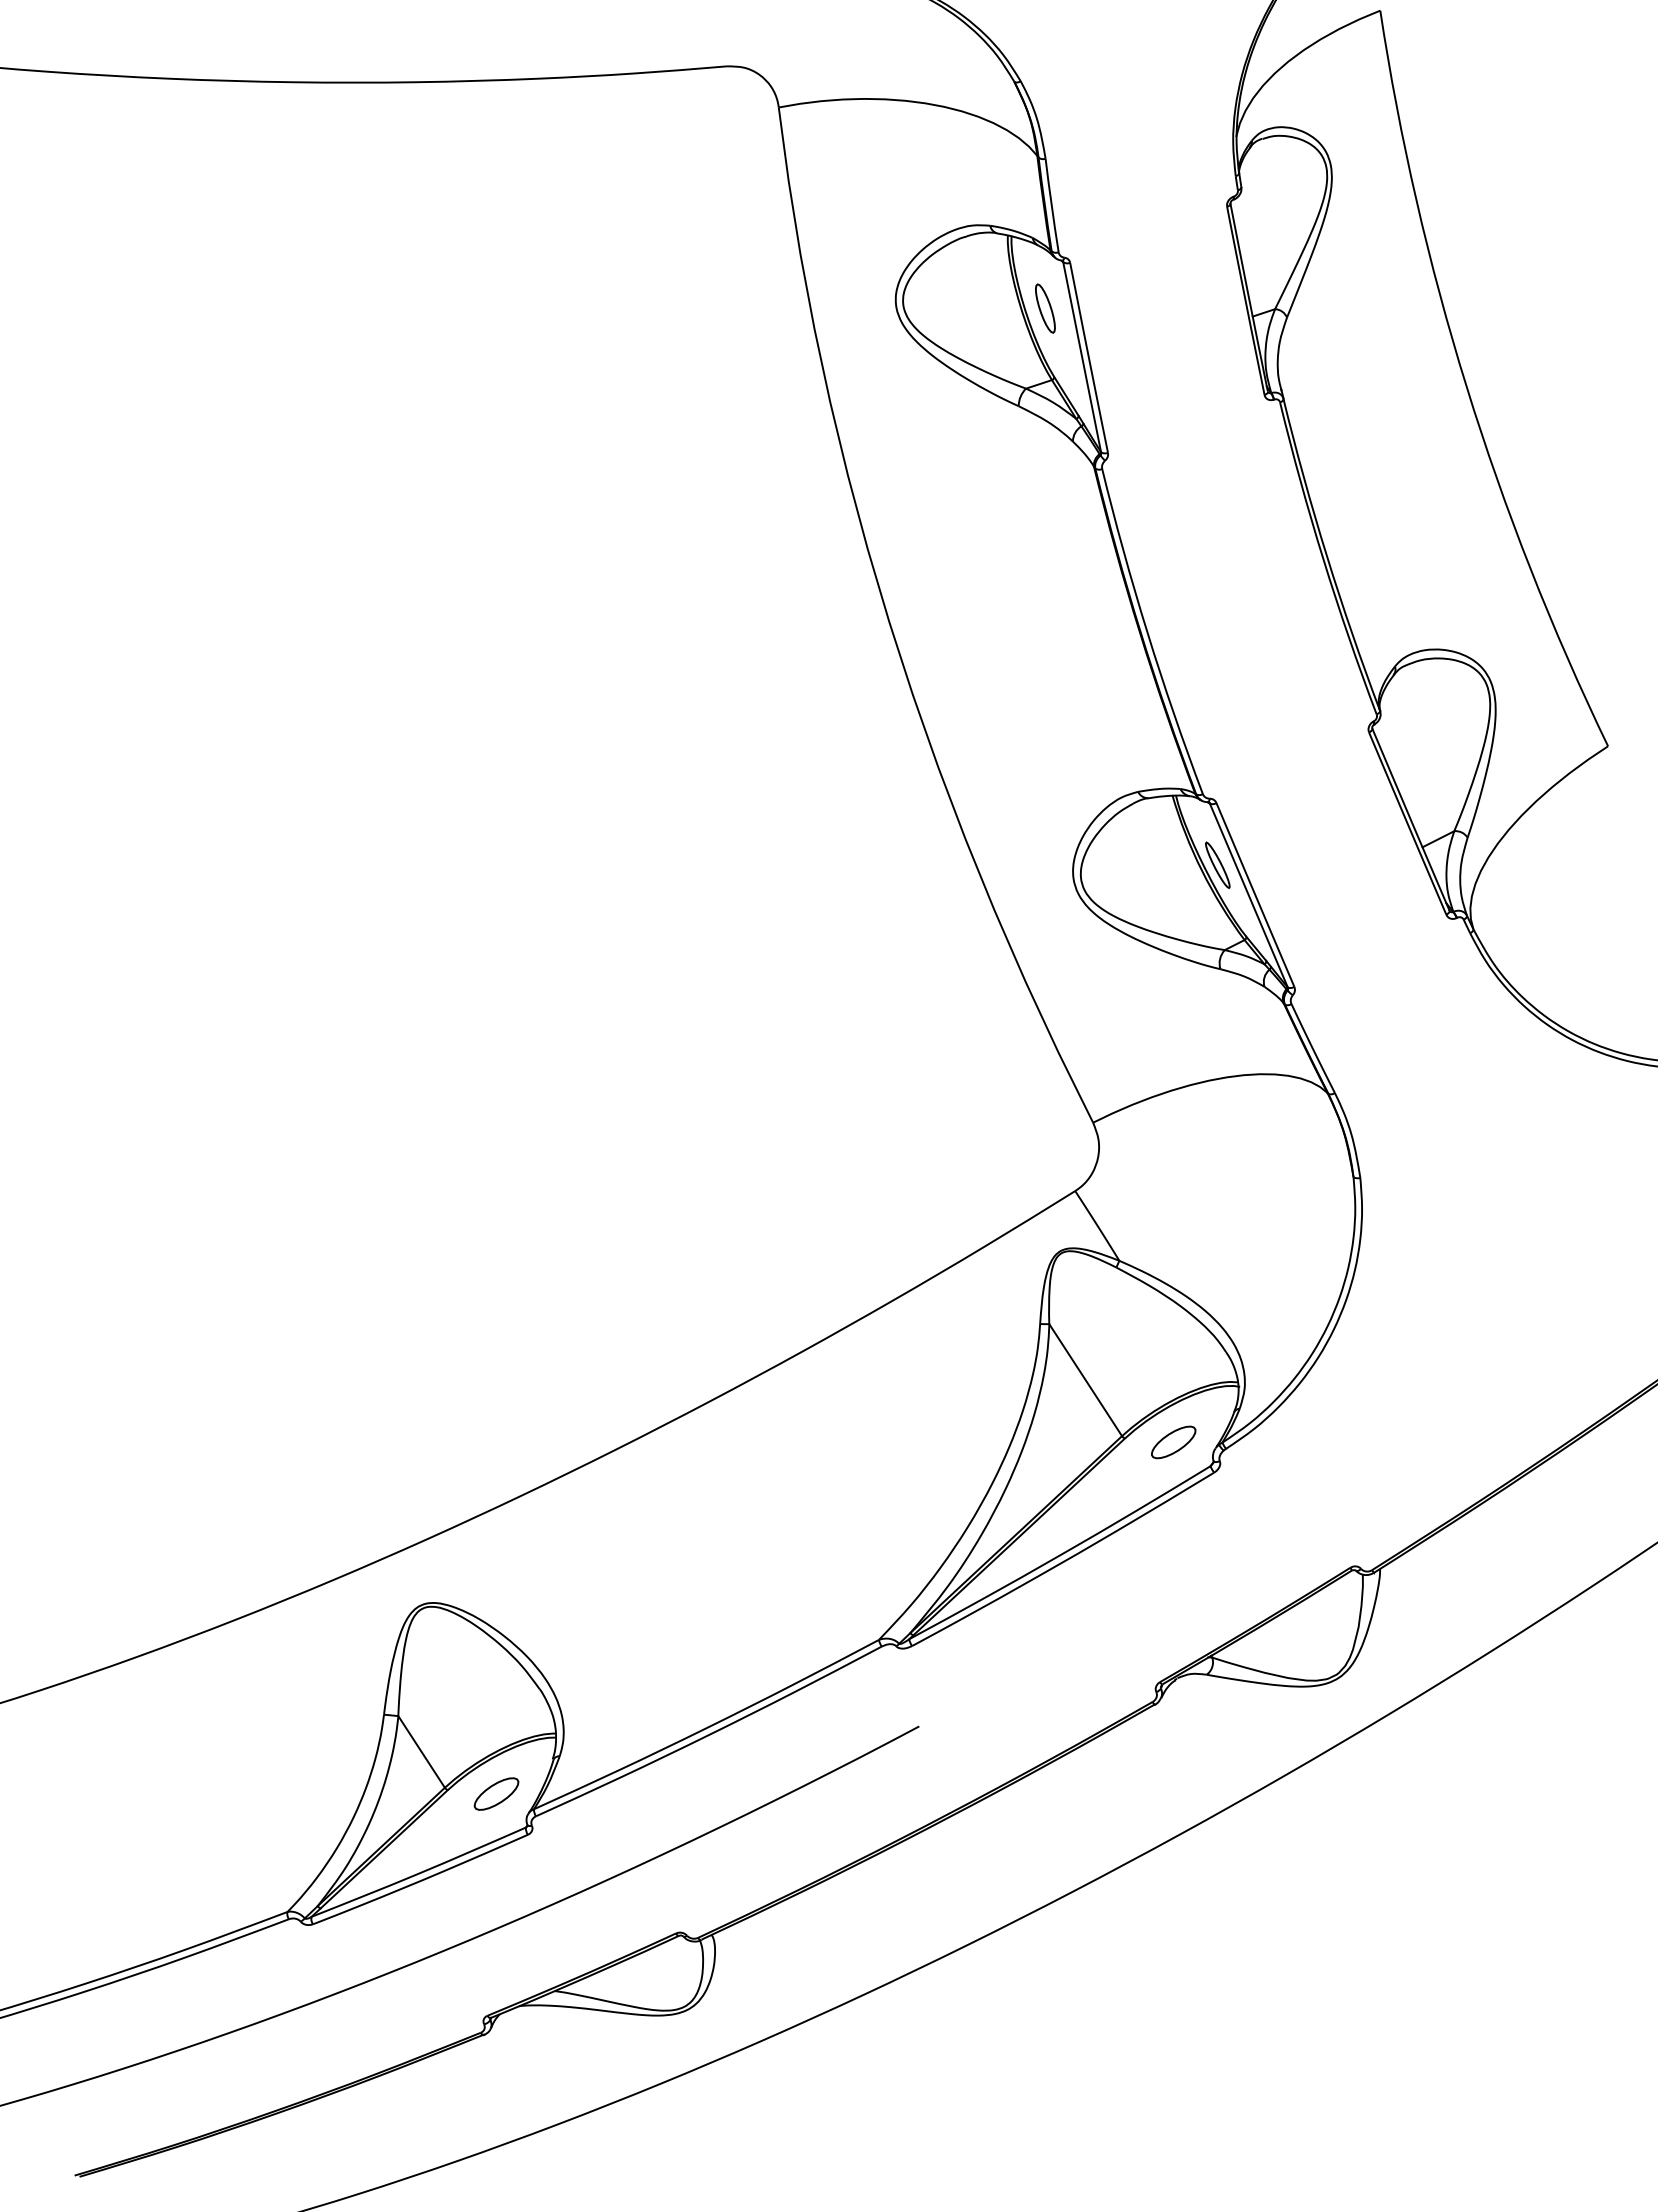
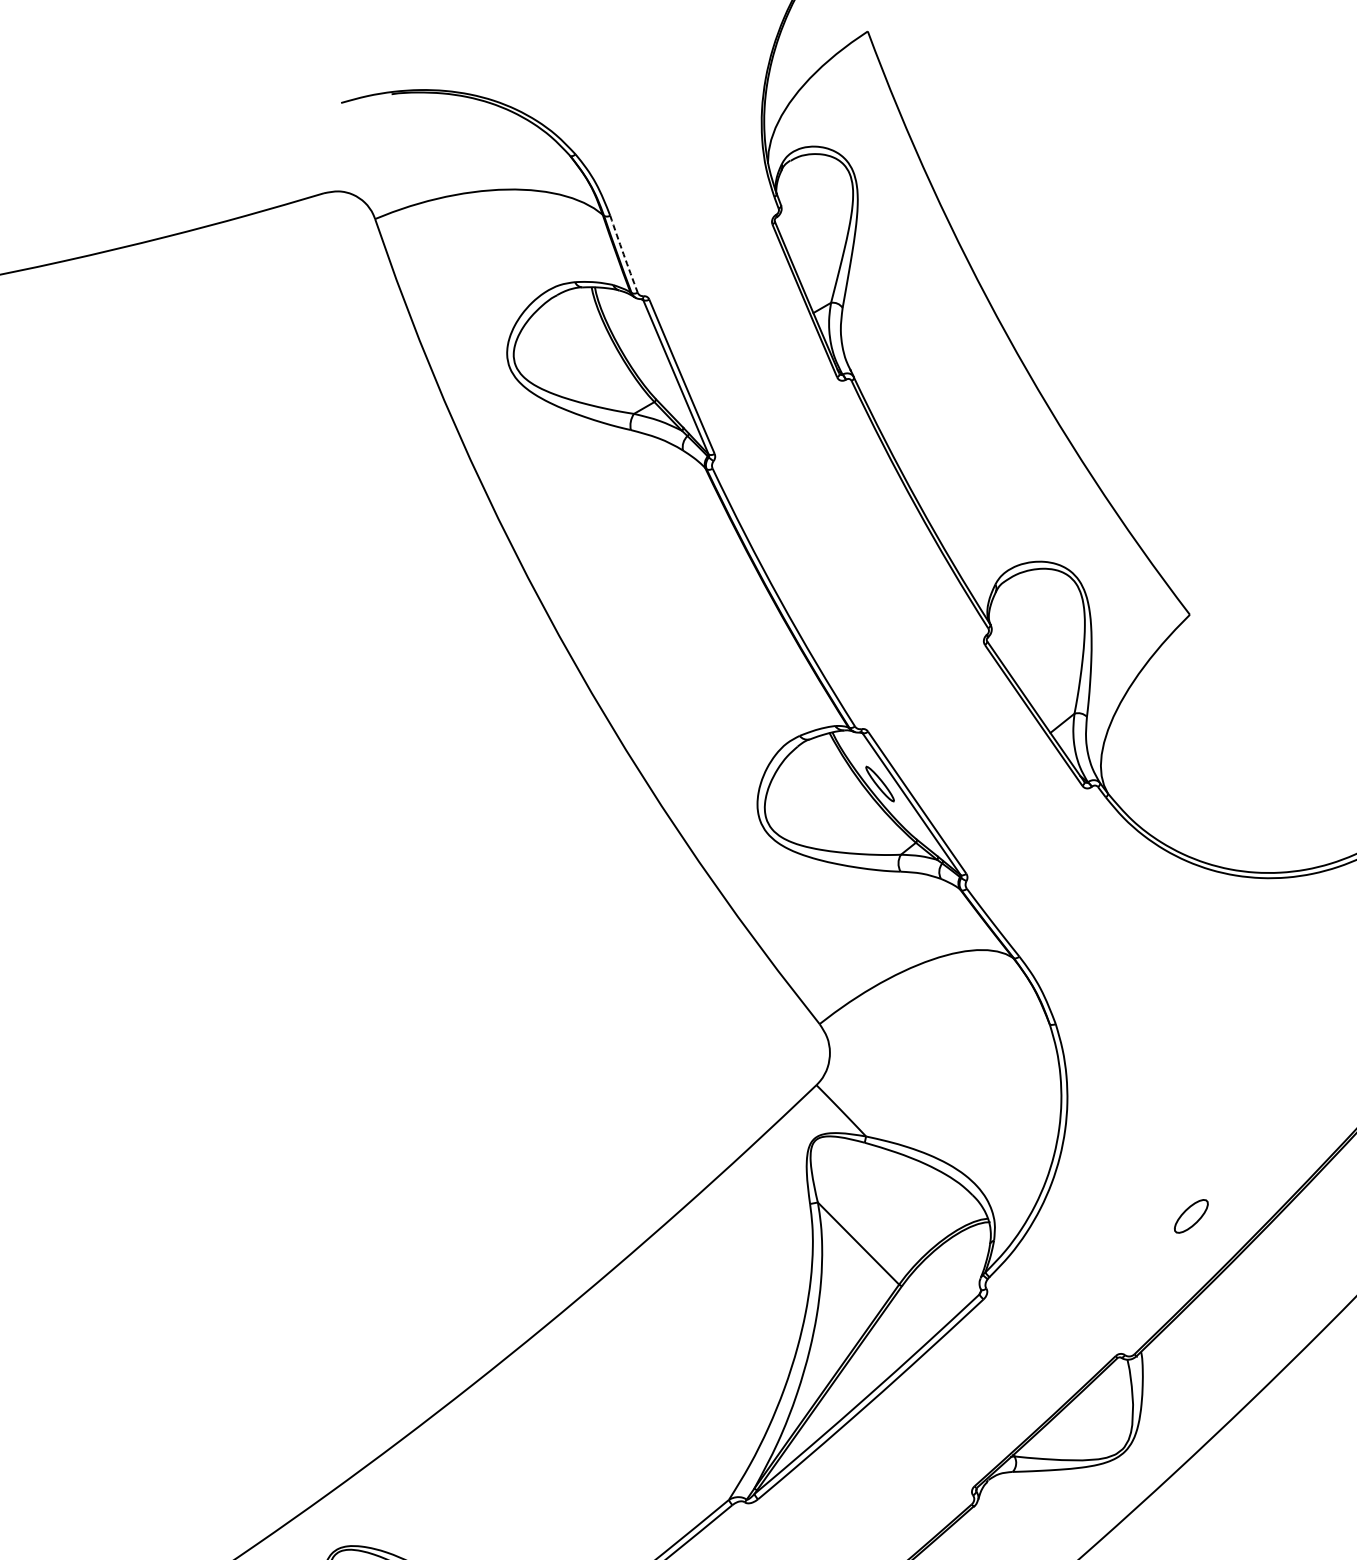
arc: (1051, 205) -> (623, 254), solid -> dashed
part: (1045, 308) -> (636, 342), removed
part: (1173, 1442) -> (1191, 1216), moved

